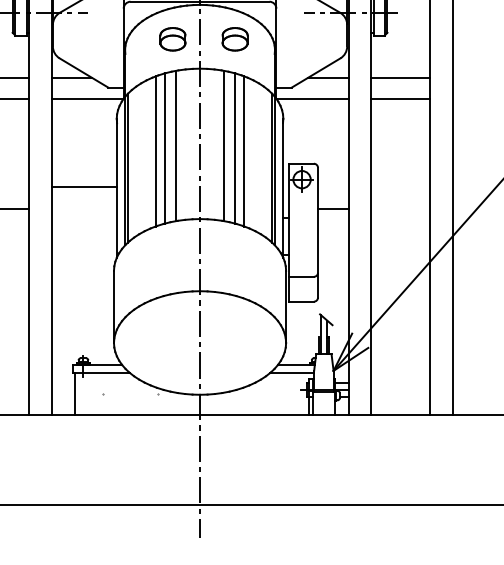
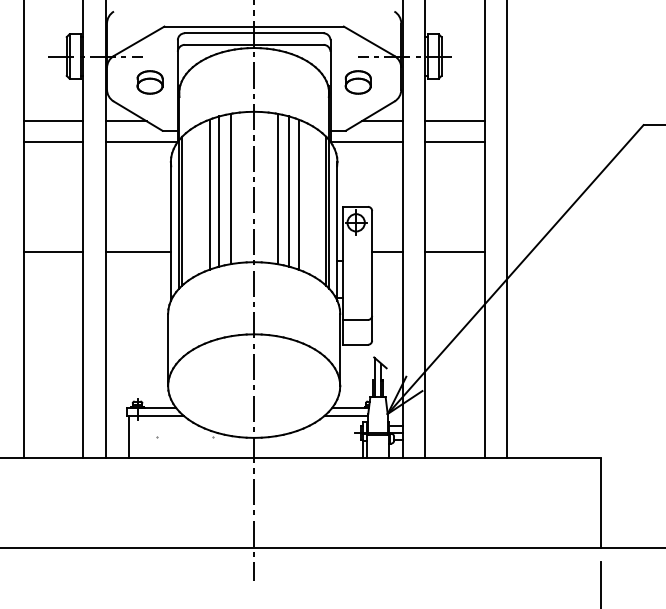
part: (172, 39) -> (149, 82), moved
part: (234, 39) -> (357, 82), moved
line: (83, 187) -> (137, 252), moved
line: (400, 209) -> (454, 252), added

